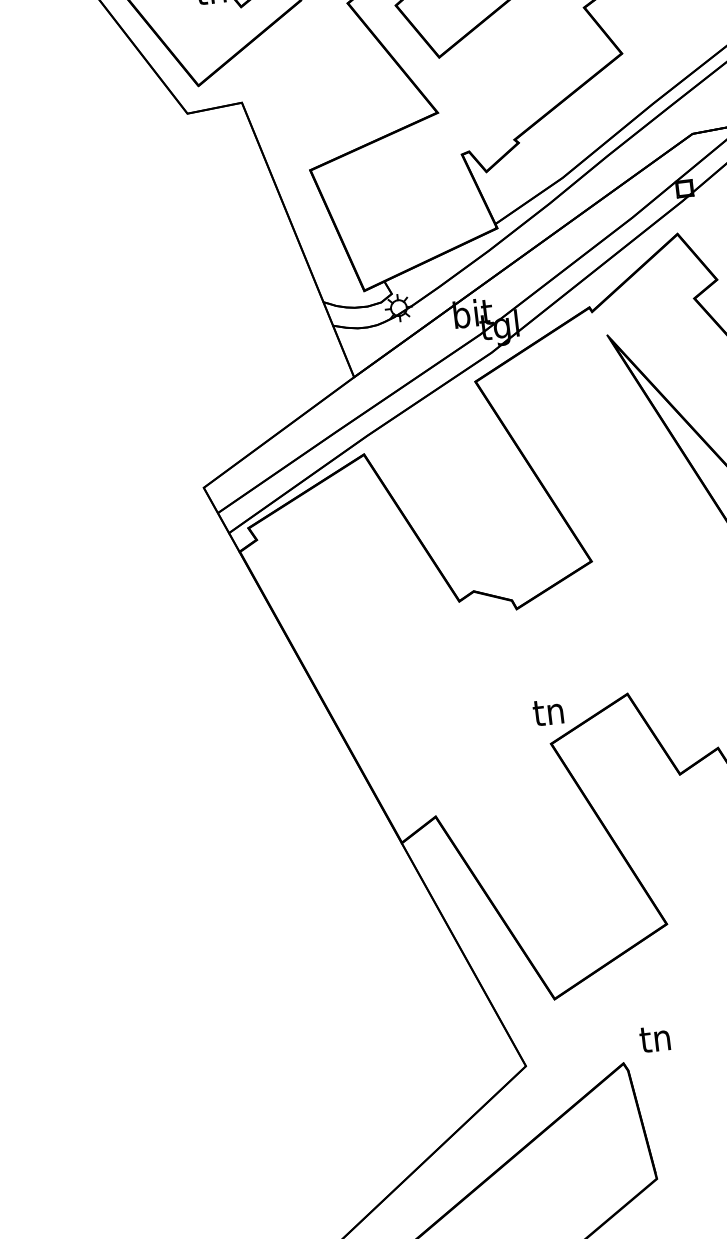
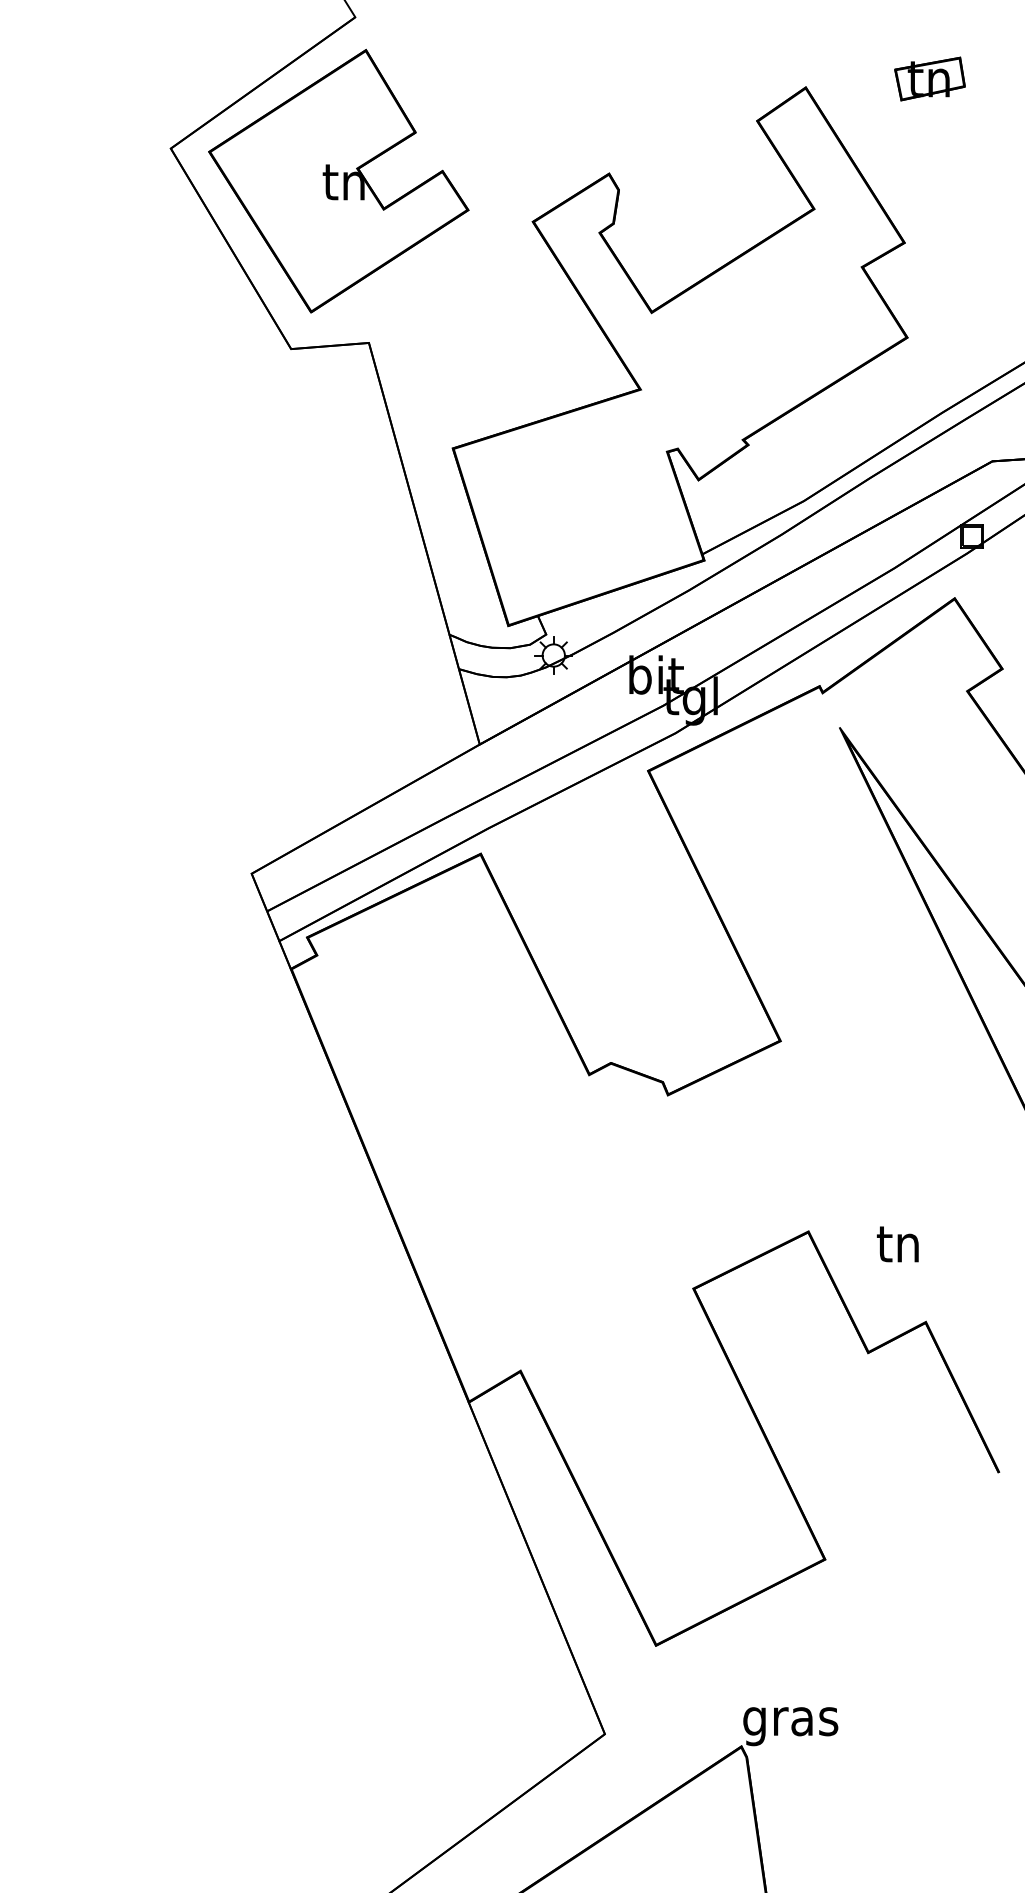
text: (548, 712) -> (897, 1244), moved
text: (656, 1043) -> (790, 1723), tn -> gras

